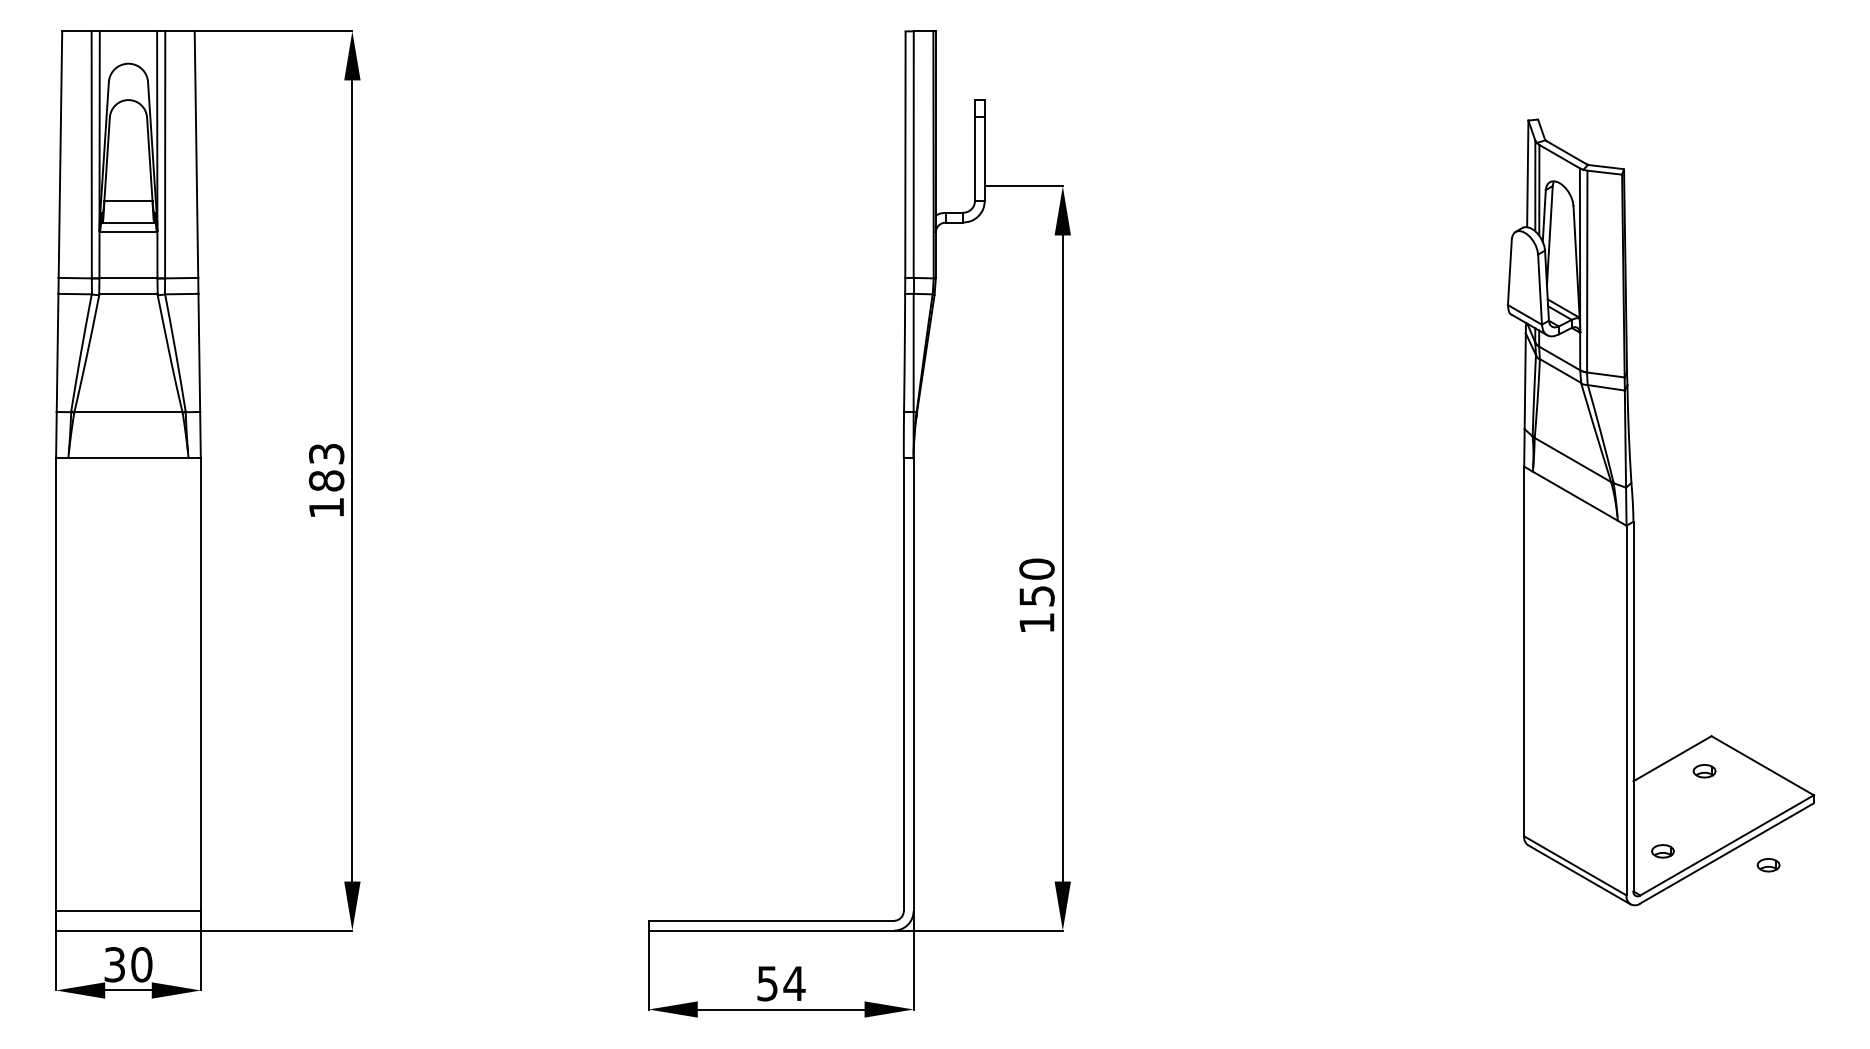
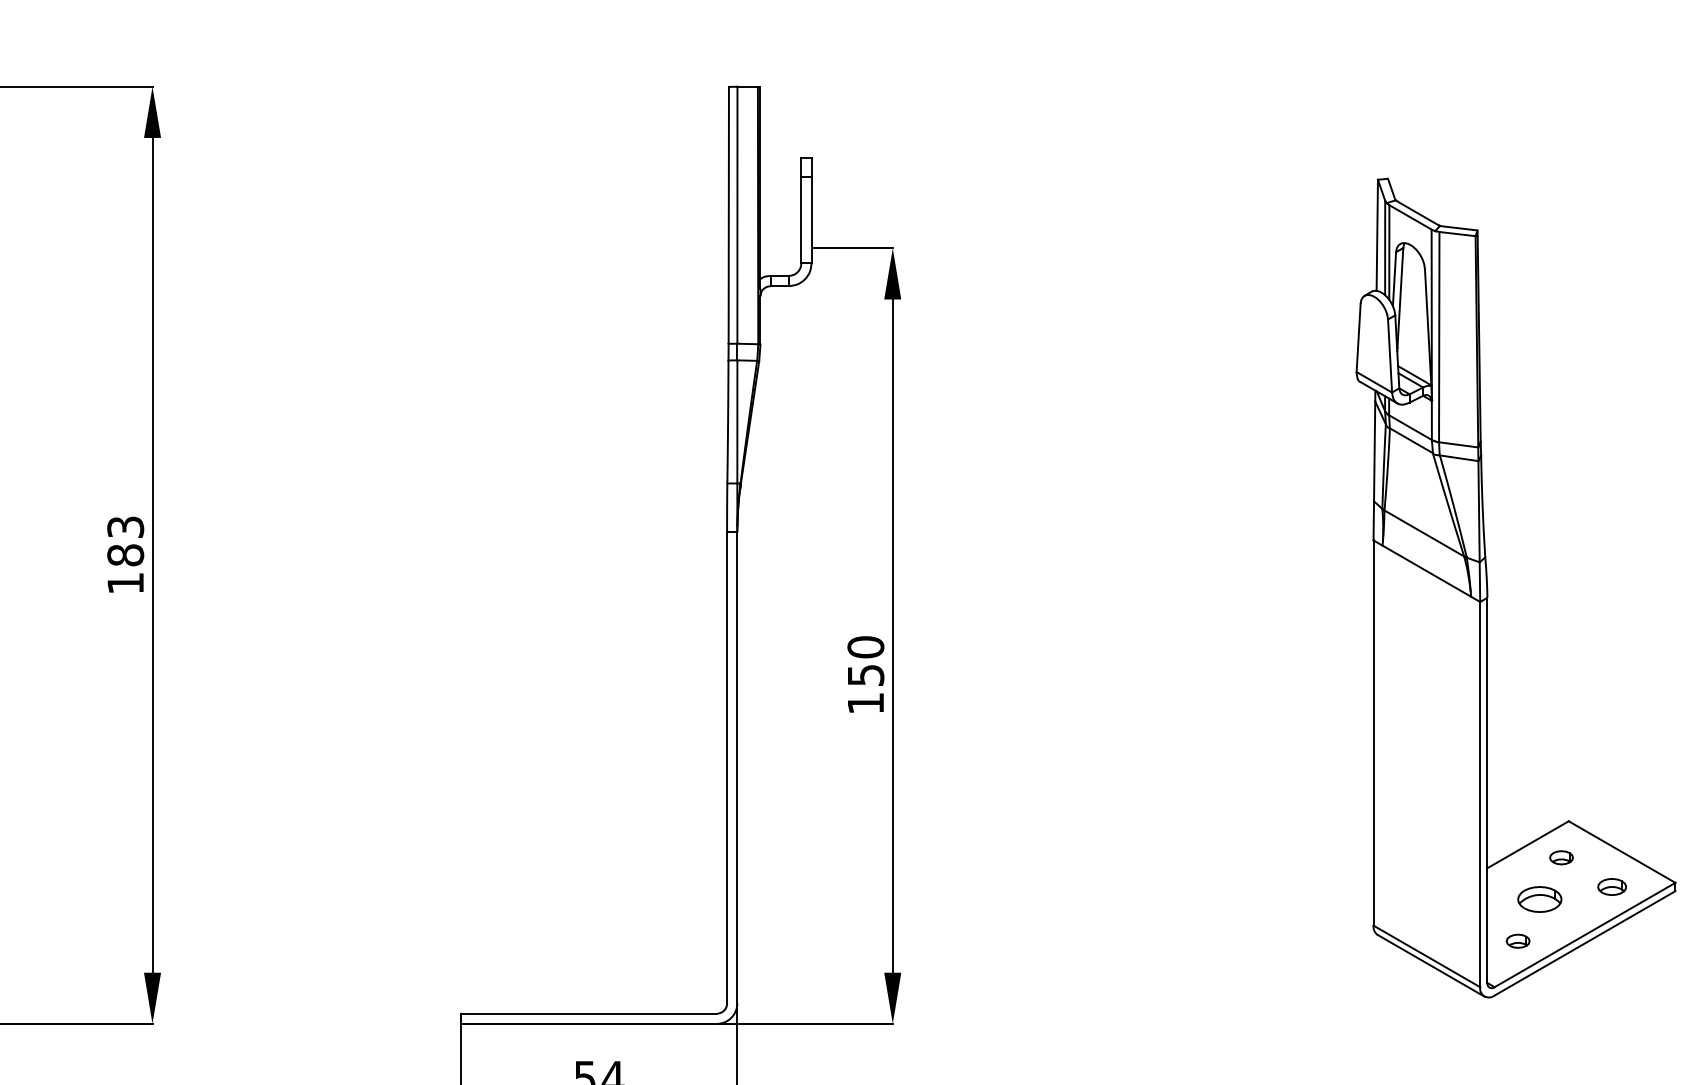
part: (1752, 798) -> (1611, 886), added
part: (1683, 811) -> (1539, 899), added
part: (1768, 865) -> (1628, 956), removed

